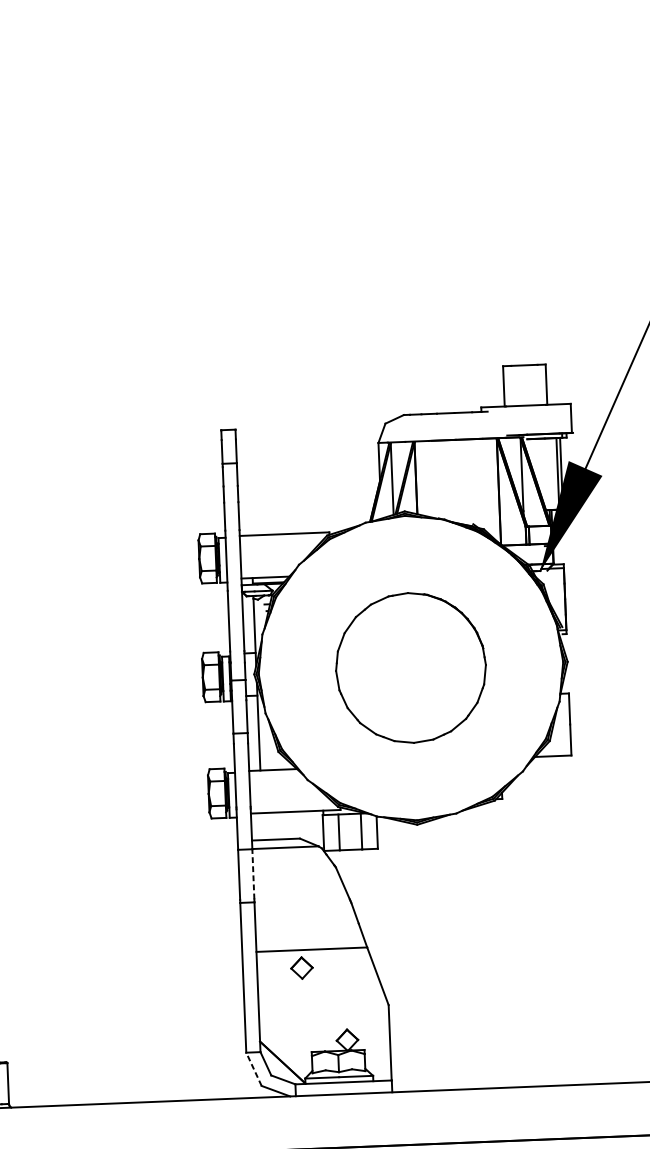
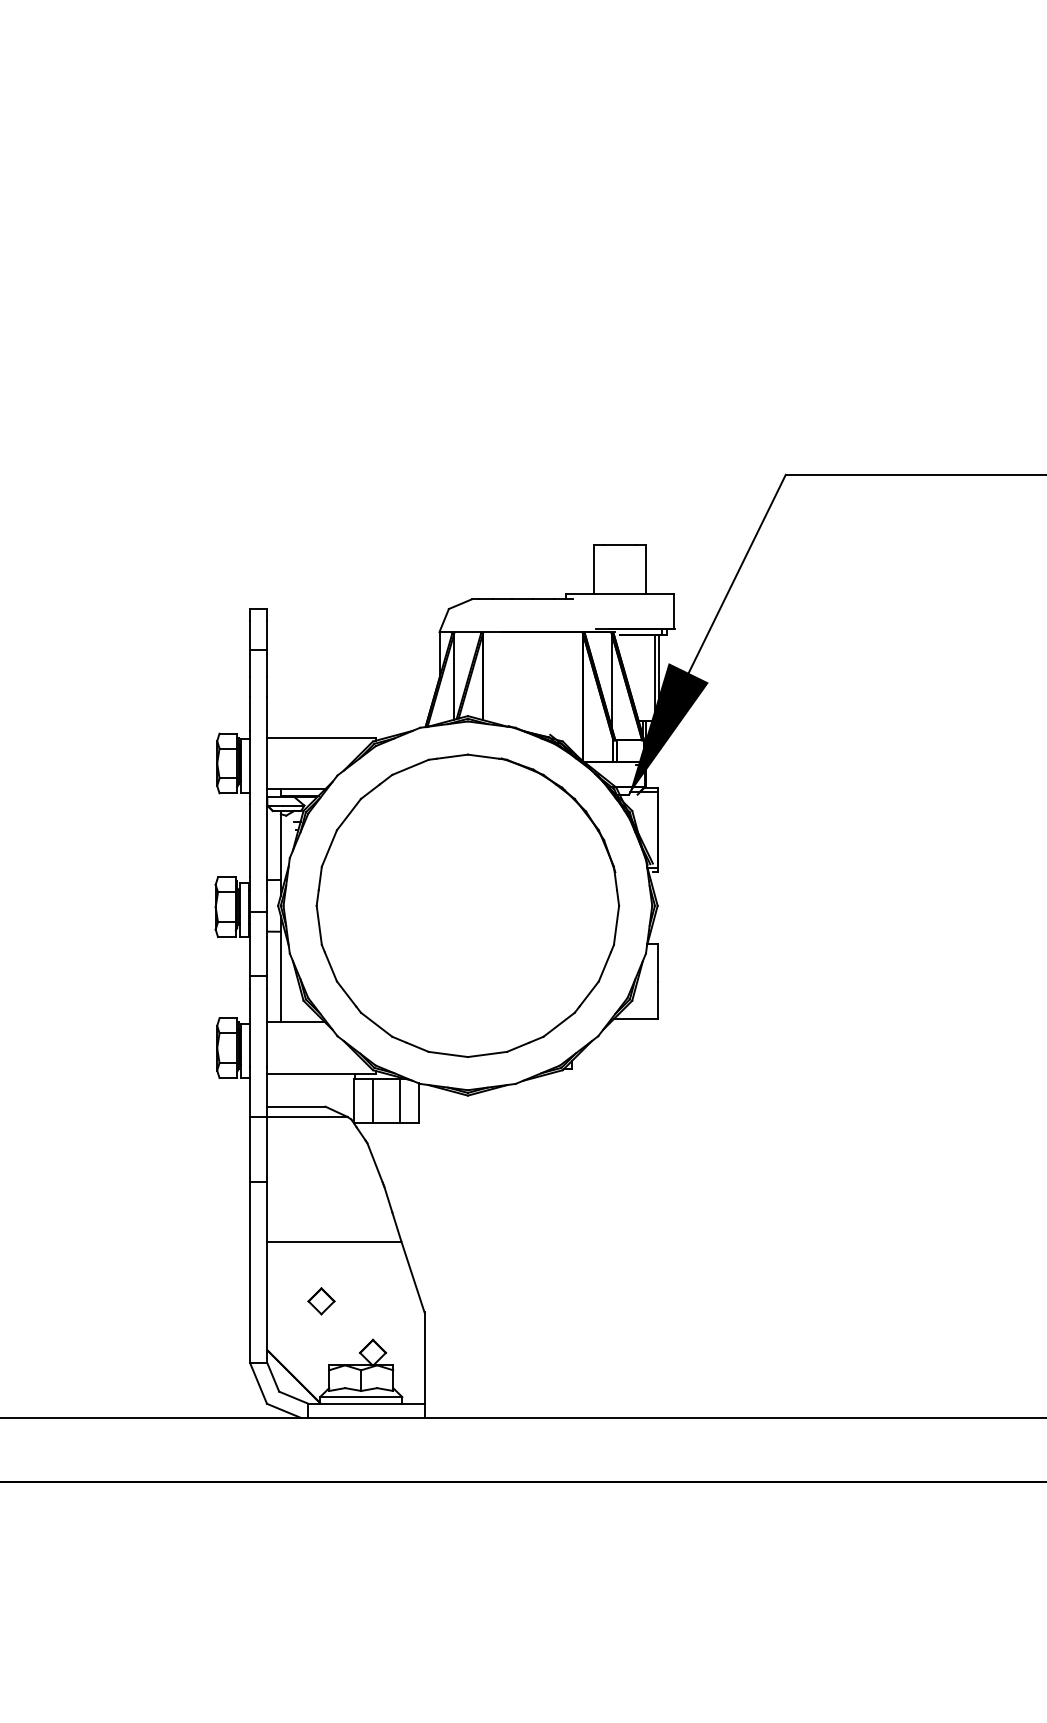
part: (410, 667) -> (467, 905), size x1.67
line: (253, 874) -> (267, 1147), dashed -> solid
part: (301, 968) -> (321, 1301), moved
line: (253, 1068) -> (258, 1382), dashed -> solid

